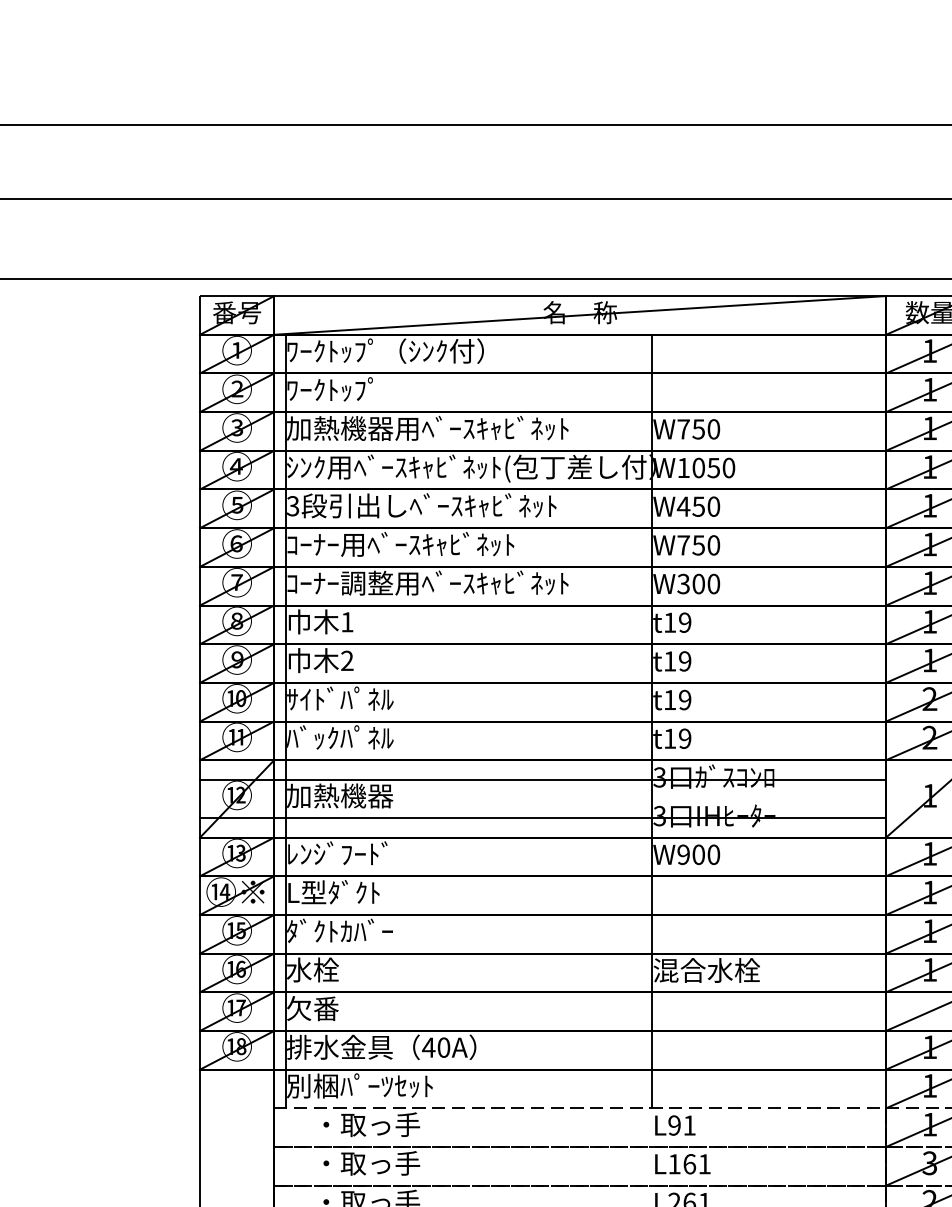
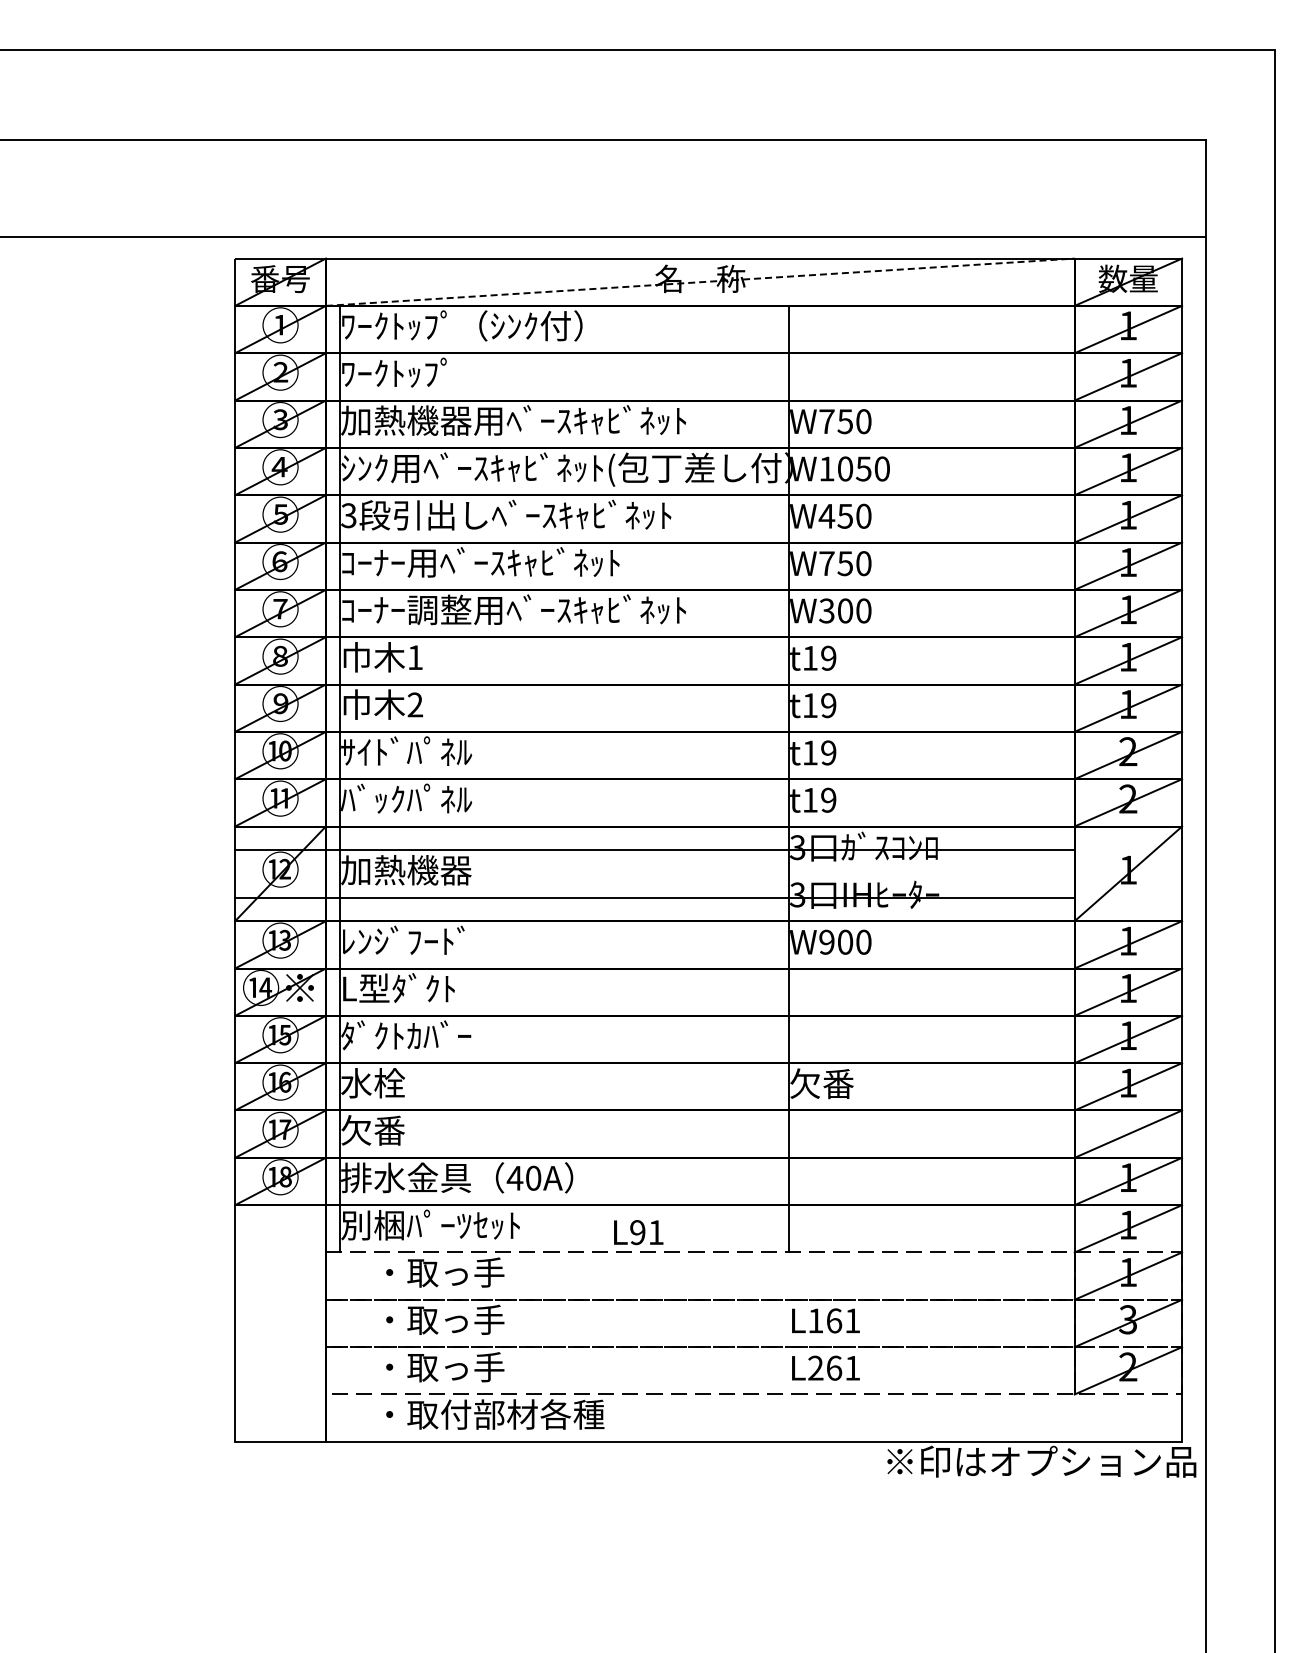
line: (580, 315) -> (700, 282), solid -> dashed
text: (707, 970) -> (855, 1083), 混合水栓 -> 欠番
text: (675, 1125) -> (638, 1232), moved

